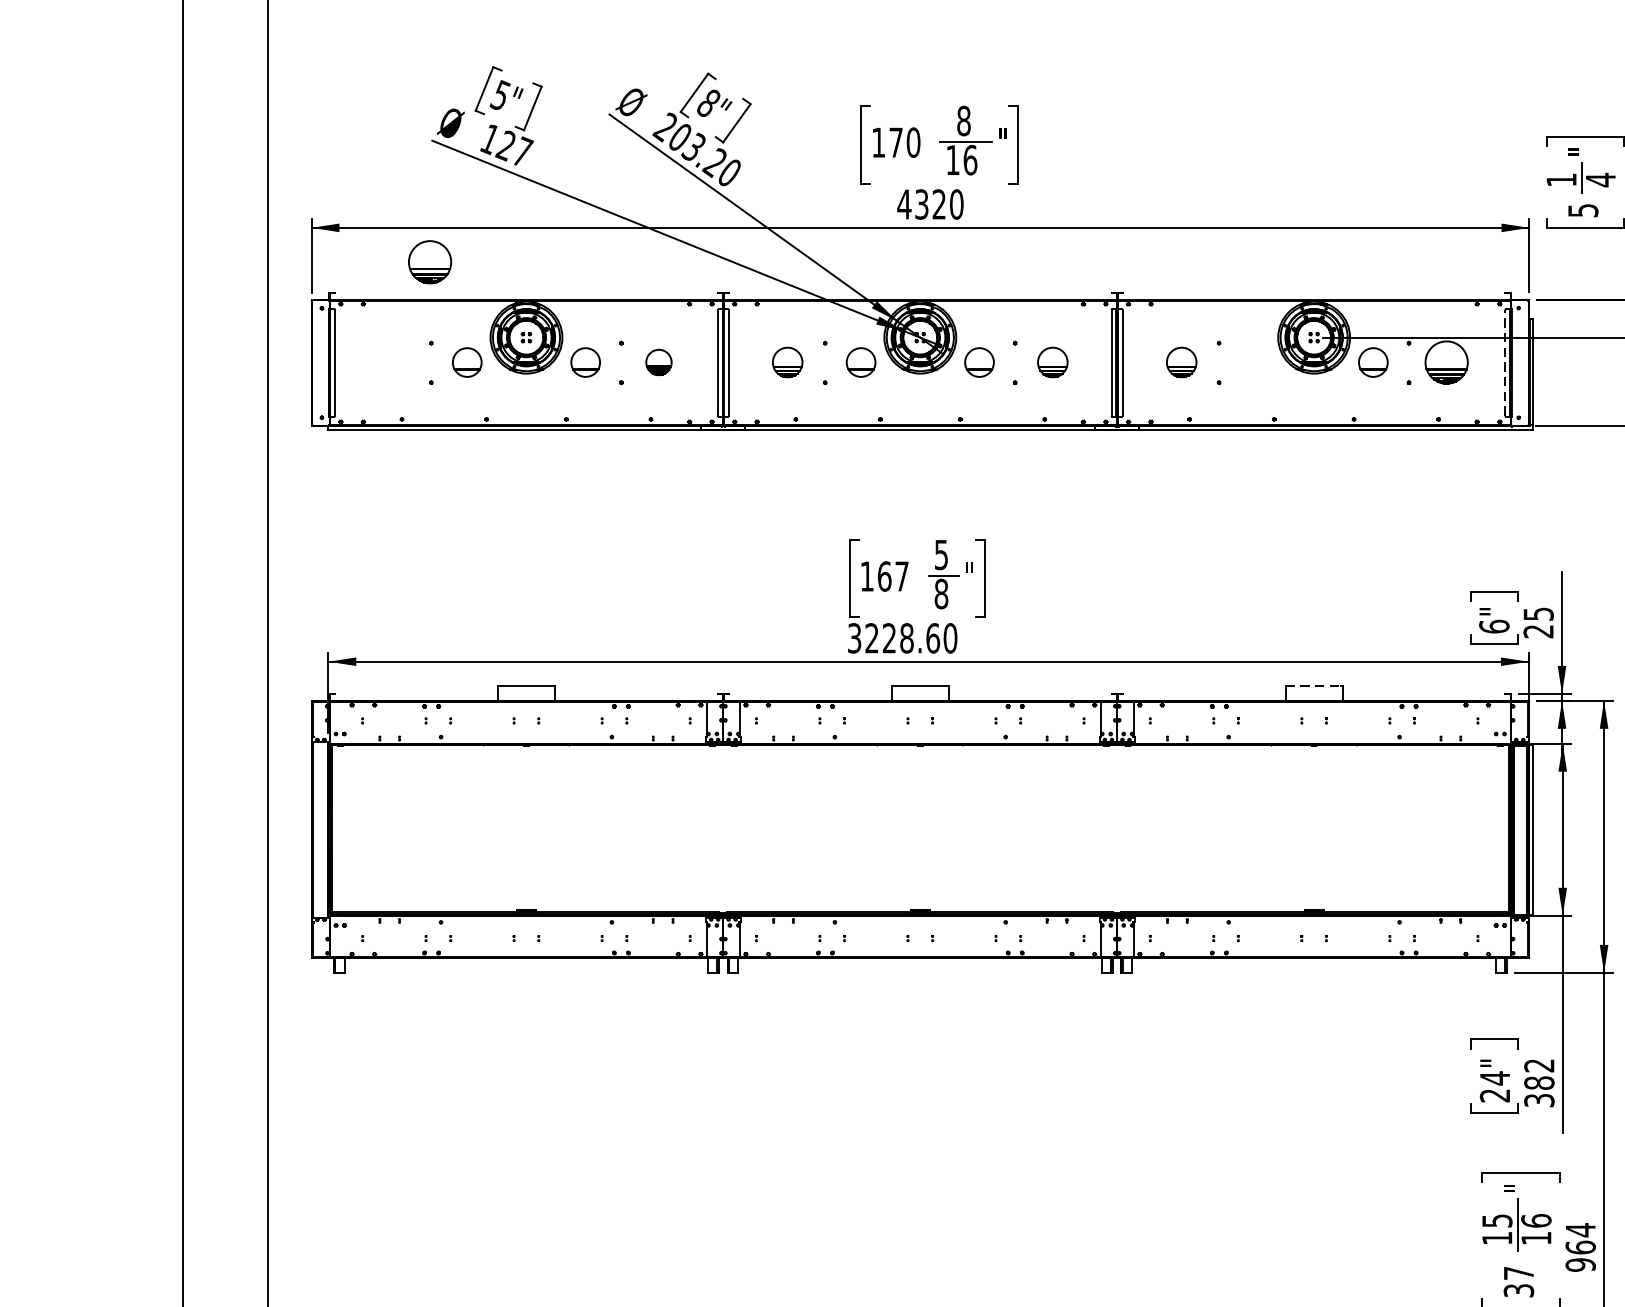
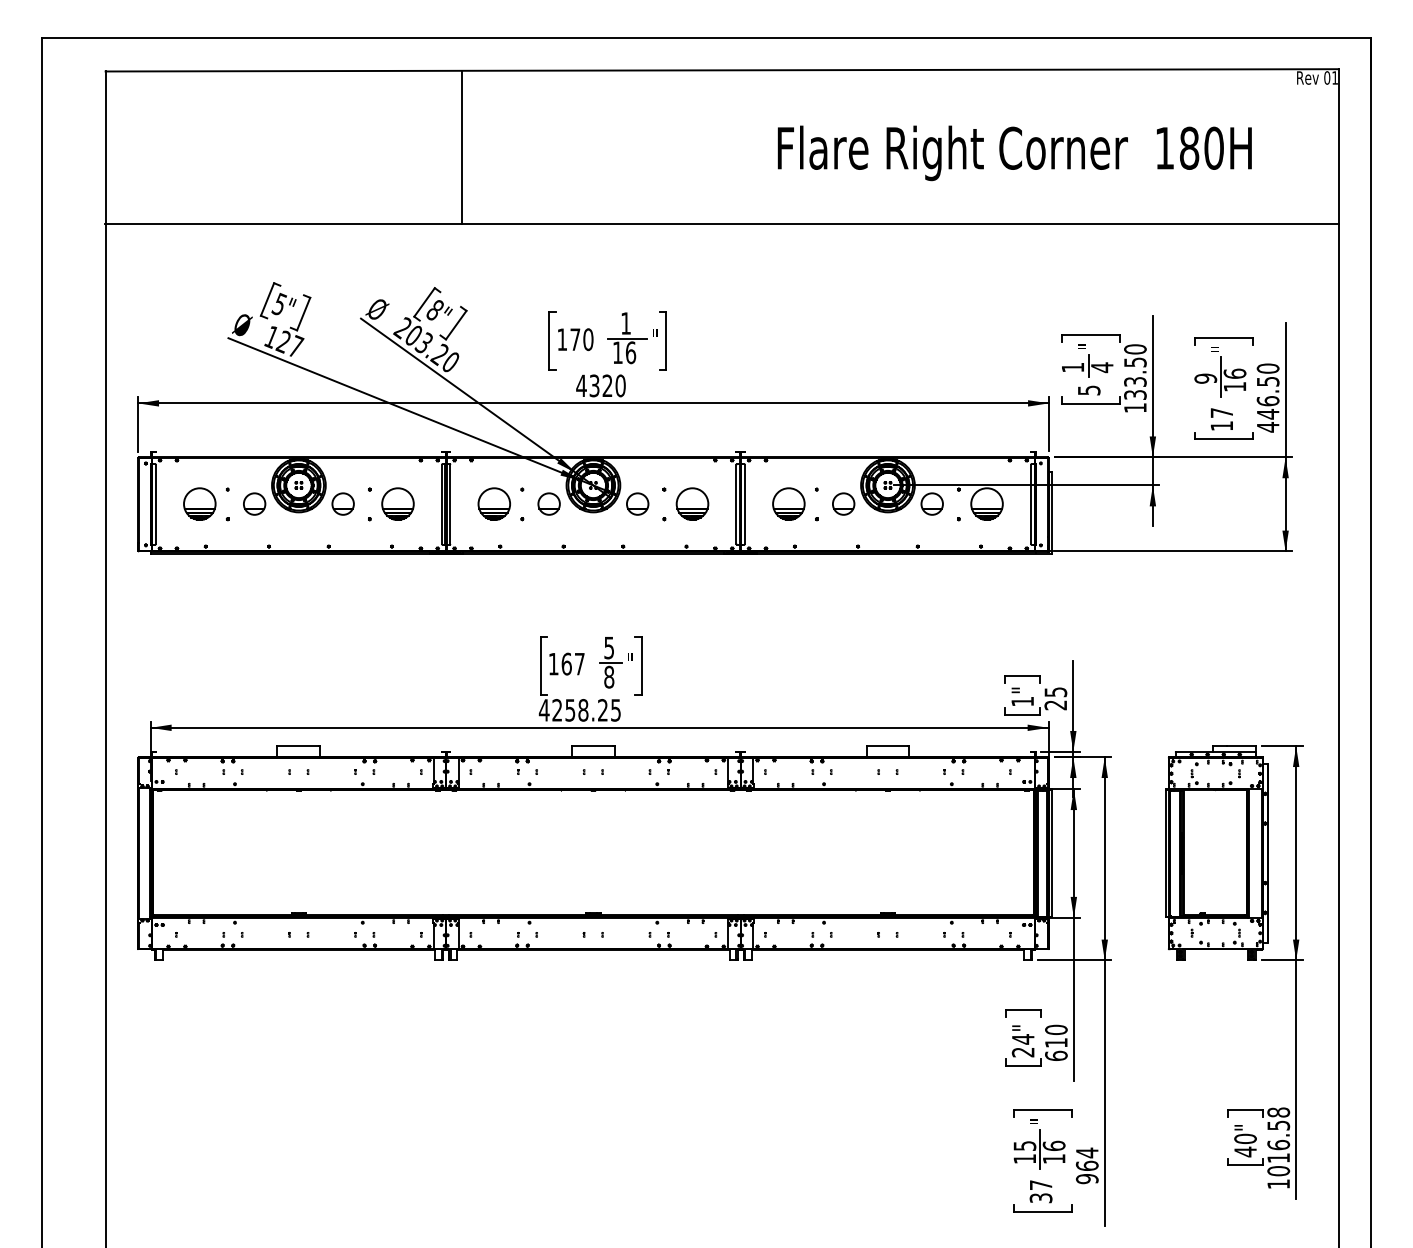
text: (964, 121) -> (626, 323), 8 -> 1
part: (429, 261) -> (199, 503), moved
part: (658, 361) -> (397, 503), size x1.67
part: (786, 361) -> (493, 503), size x1.43
part: (1052, 361) -> (692, 503), size x1.43
part: (1181, 361) -> (788, 503), size x1.43
part: (1254, 361) -> (843, 503), added
line: (1504, 361) -> (1030, 503), dashed -> solid
text: (1494, 626) -> (1022, 701), 6" -> 1"
text: (901, 638) -> (579, 710), 3228.60 -> 4258.25
line: (1313, 686) -> (887, 746), dashed -> solid
text: (1539, 1082) -> (1056, 1042), 382 -> 610

